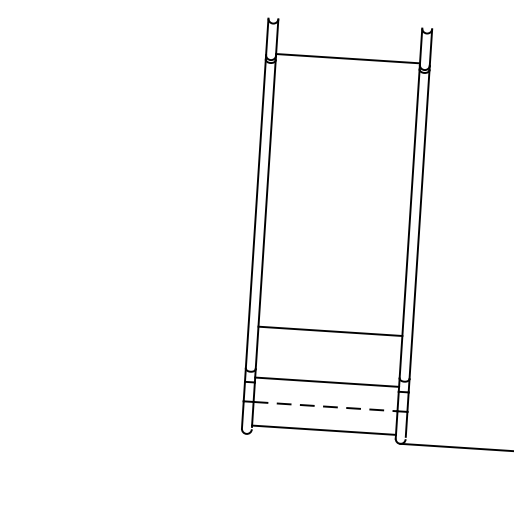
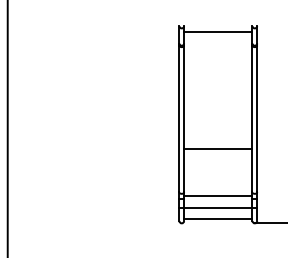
line: (348, 58) -> (218, 31), moved
line: (330, 331) -> (218, 149), moved
line: (325, 407) -> (218, 208), dashed -> solid

